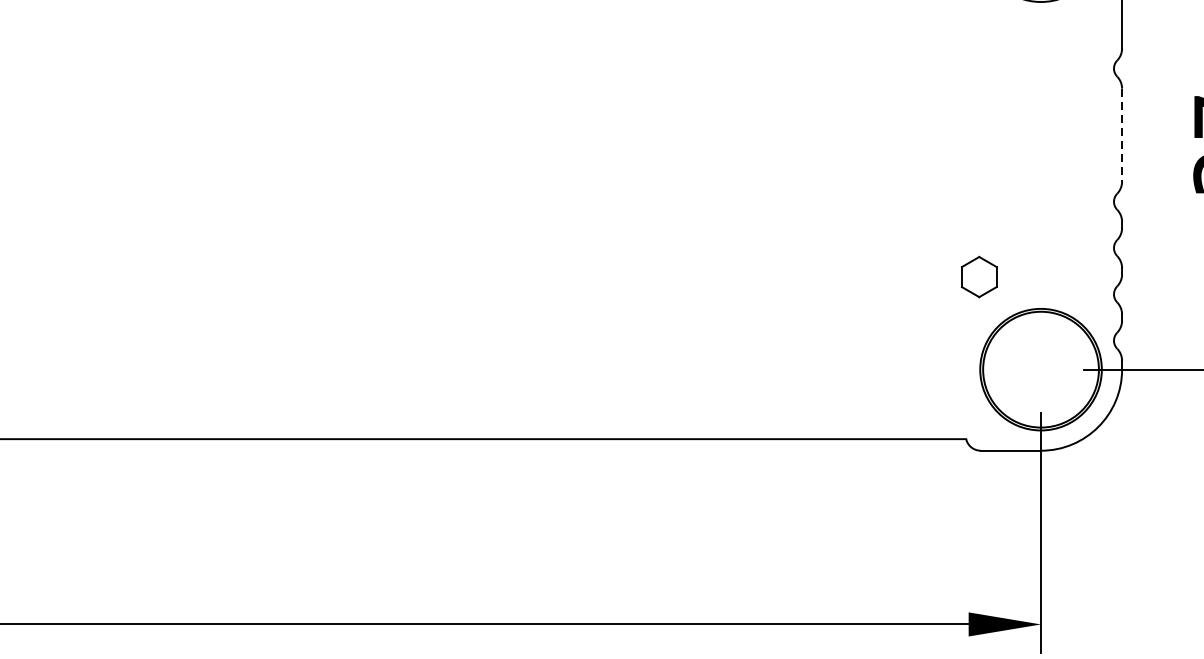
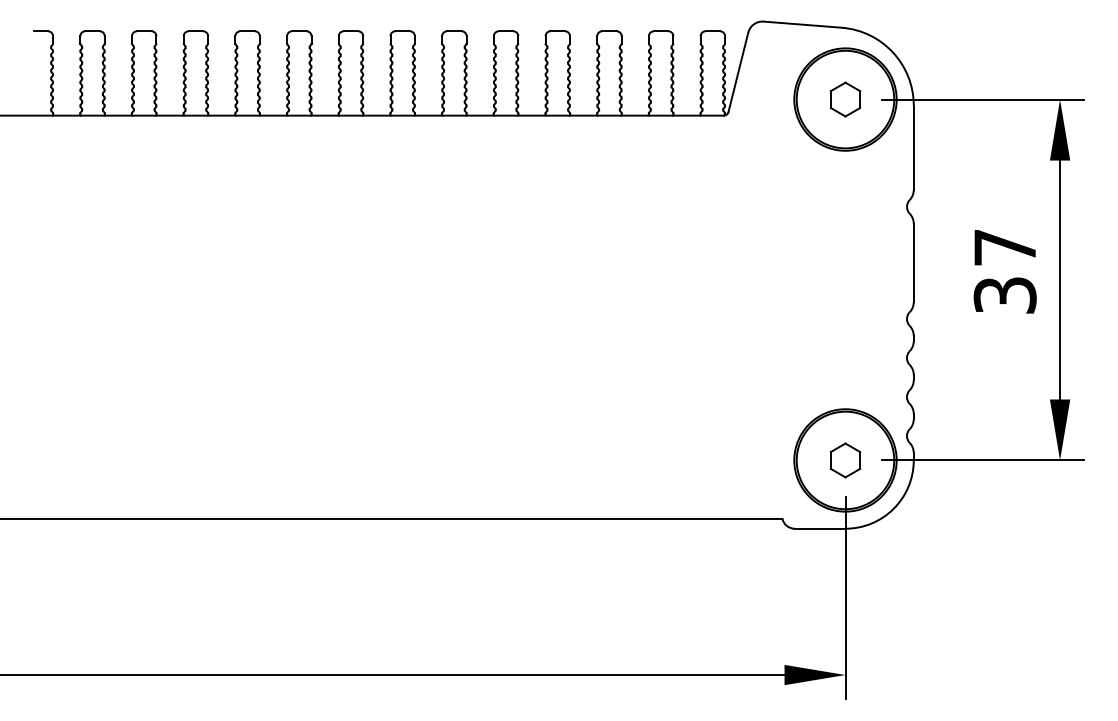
line: (1121, 135) -> (913, 263), dashed -> solid
part: (979, 277) -> (845, 460), moved

